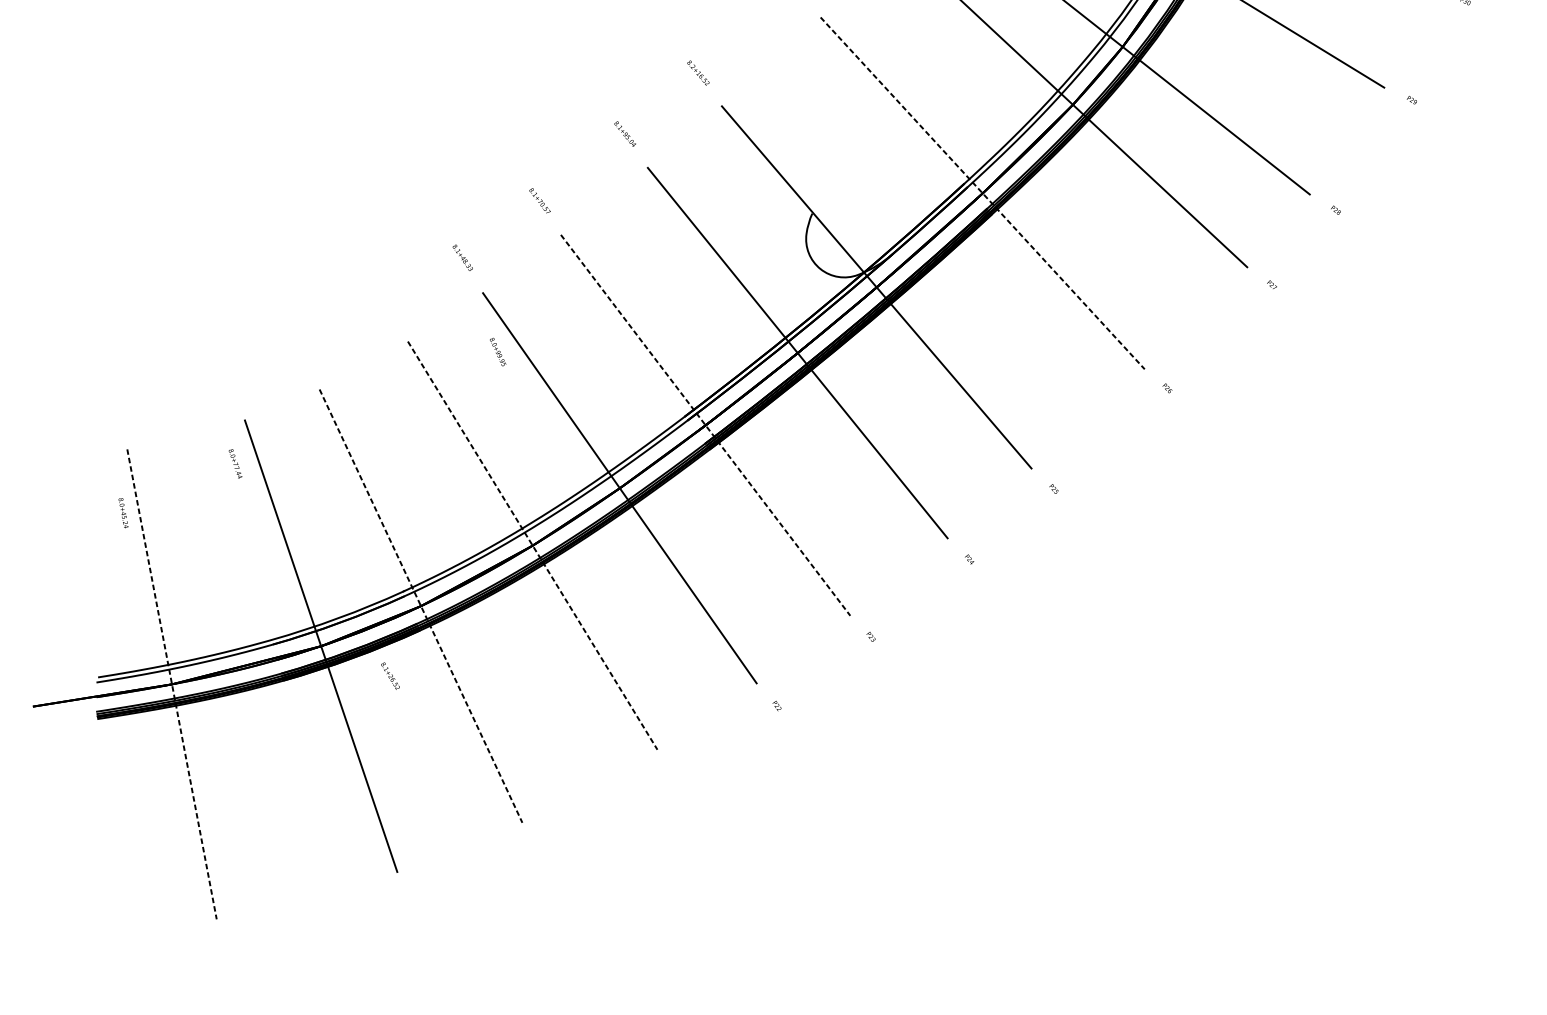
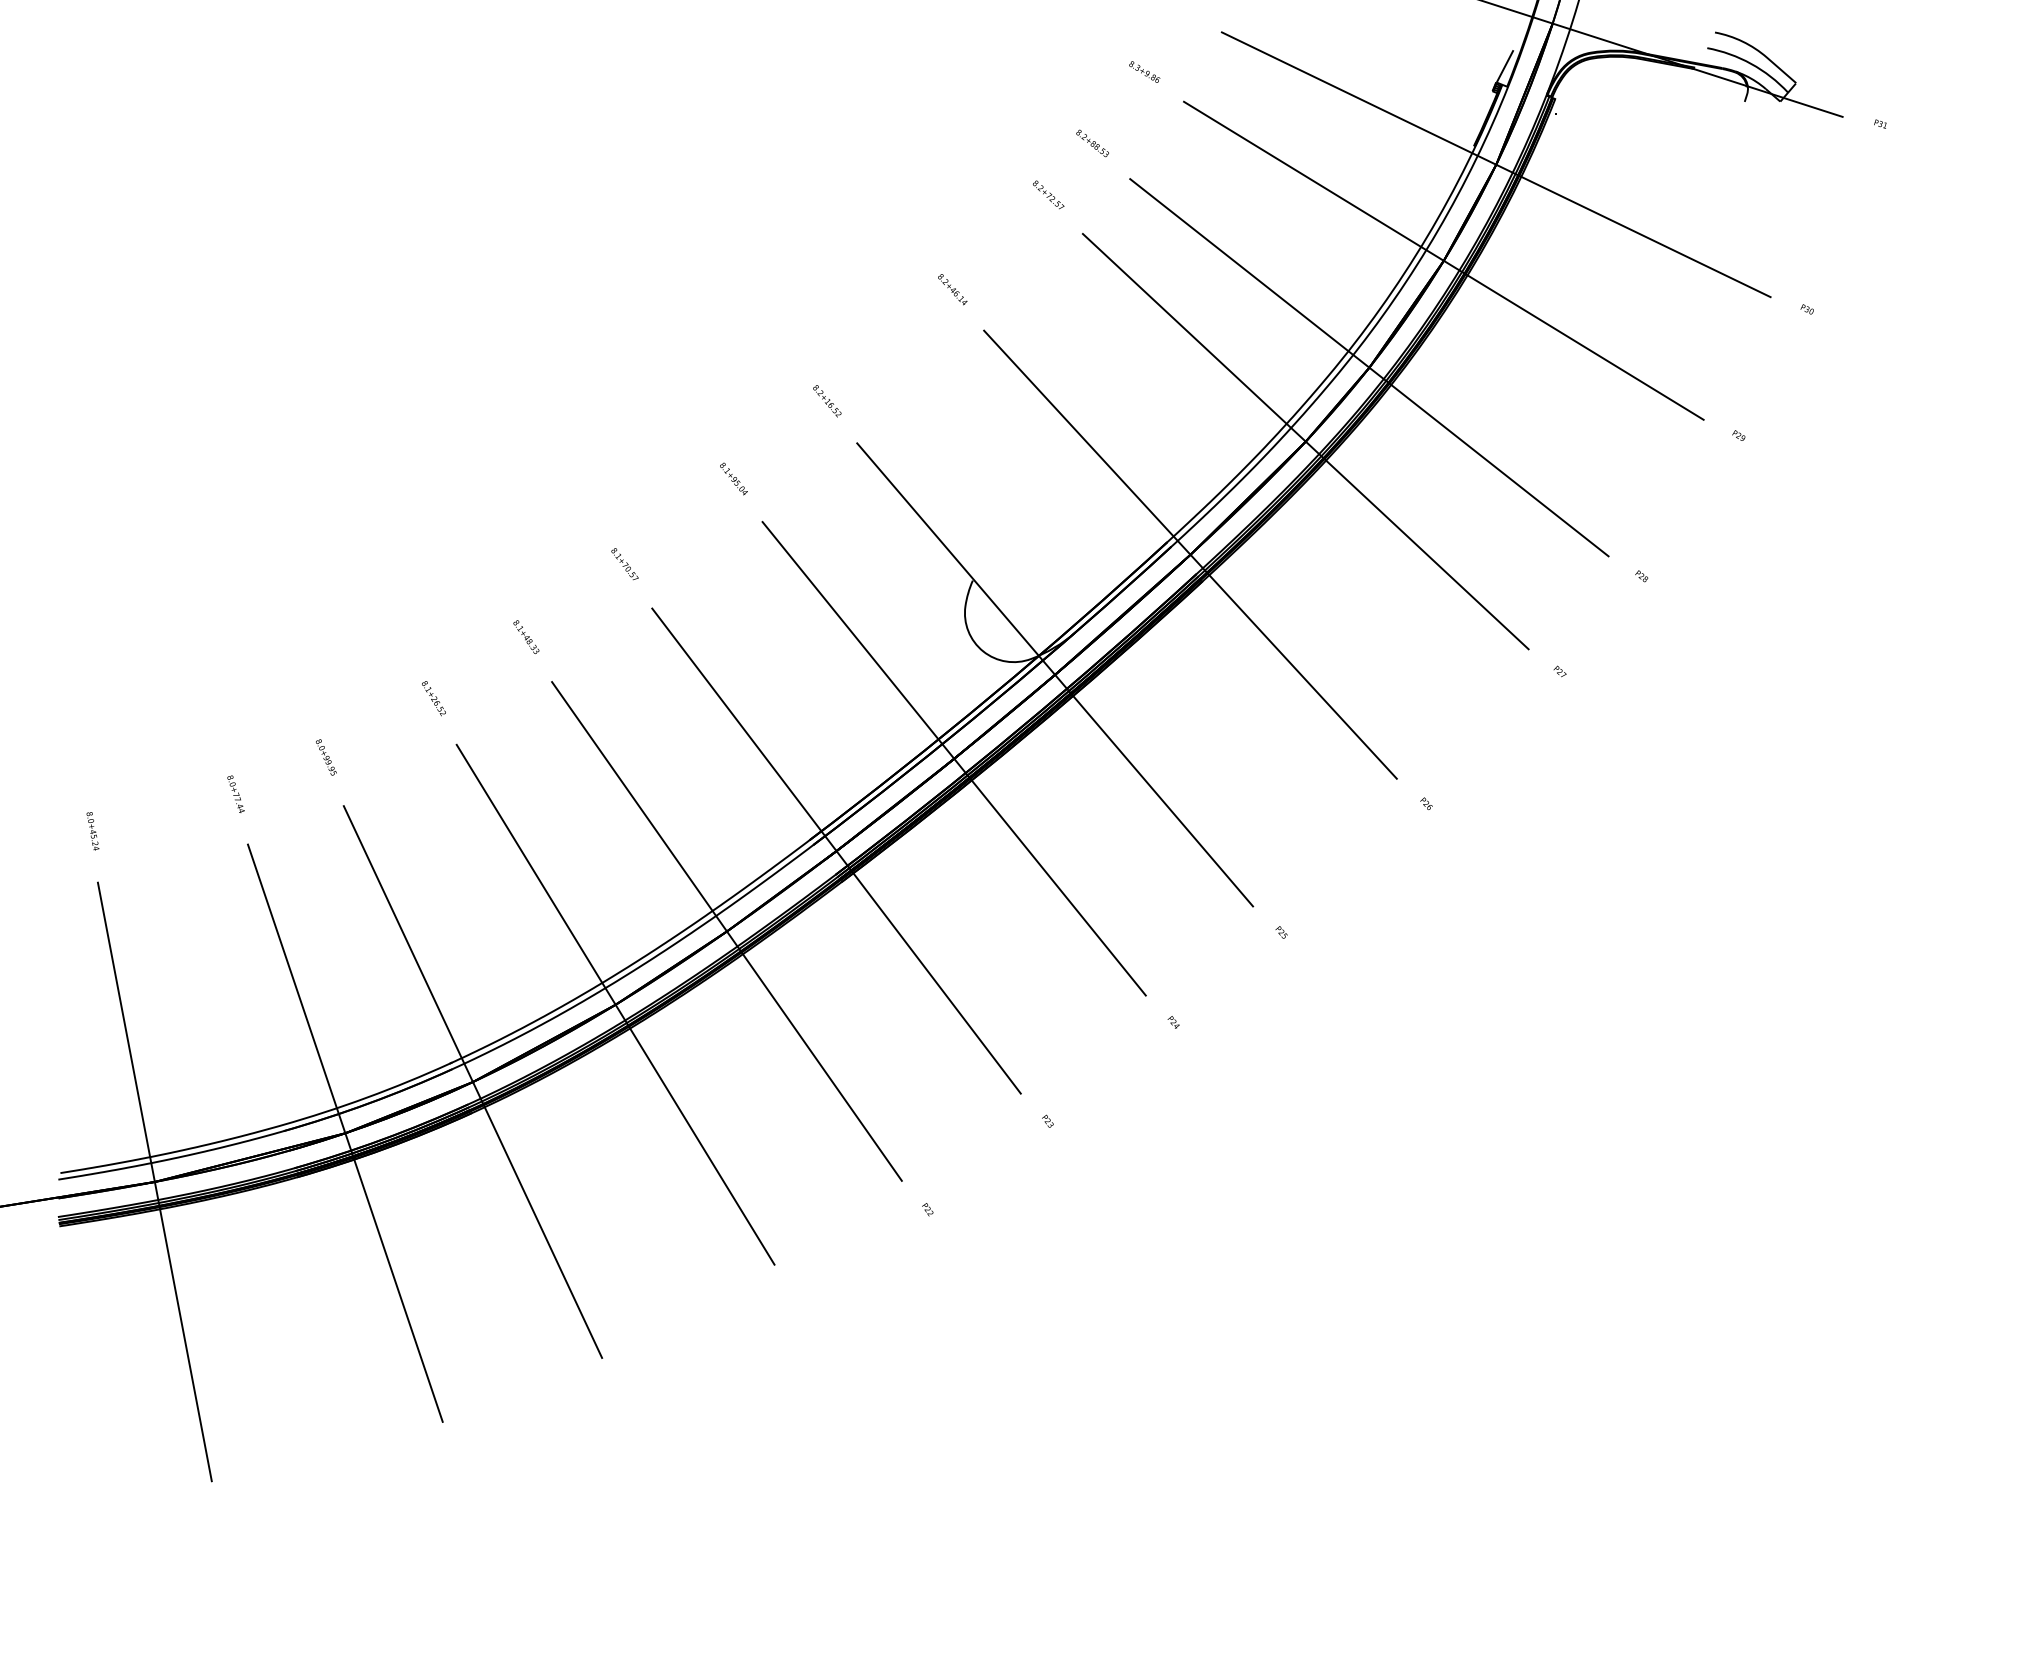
line: (982, 193) -> (1190, 554), dashed -> solid
text: (498, 352) -> (326, 757), moved
line: (705, 425) -> (836, 851), dashed -> solid
text: (235, 463) -> (235, 793), moved
text: (123, 513) -> (92, 831), moved
line: (532, 545) -> (615, 1004), dashed -> solid
line: (420, 606) -> (472, 1082), dashed -> solid
text: (390, 676) -> (433, 698), moved
line: (171, 683) -> (154, 1181), dashed -> solid

